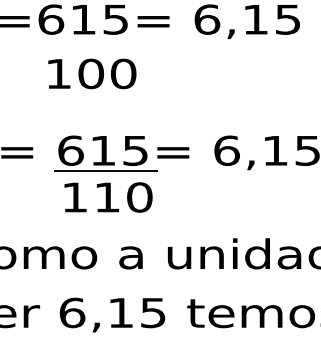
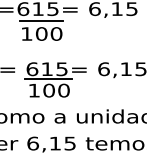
line: (90, 44) -> (41, 20), added
text: (105, 197) -> (48, 90), 110 -> 100

